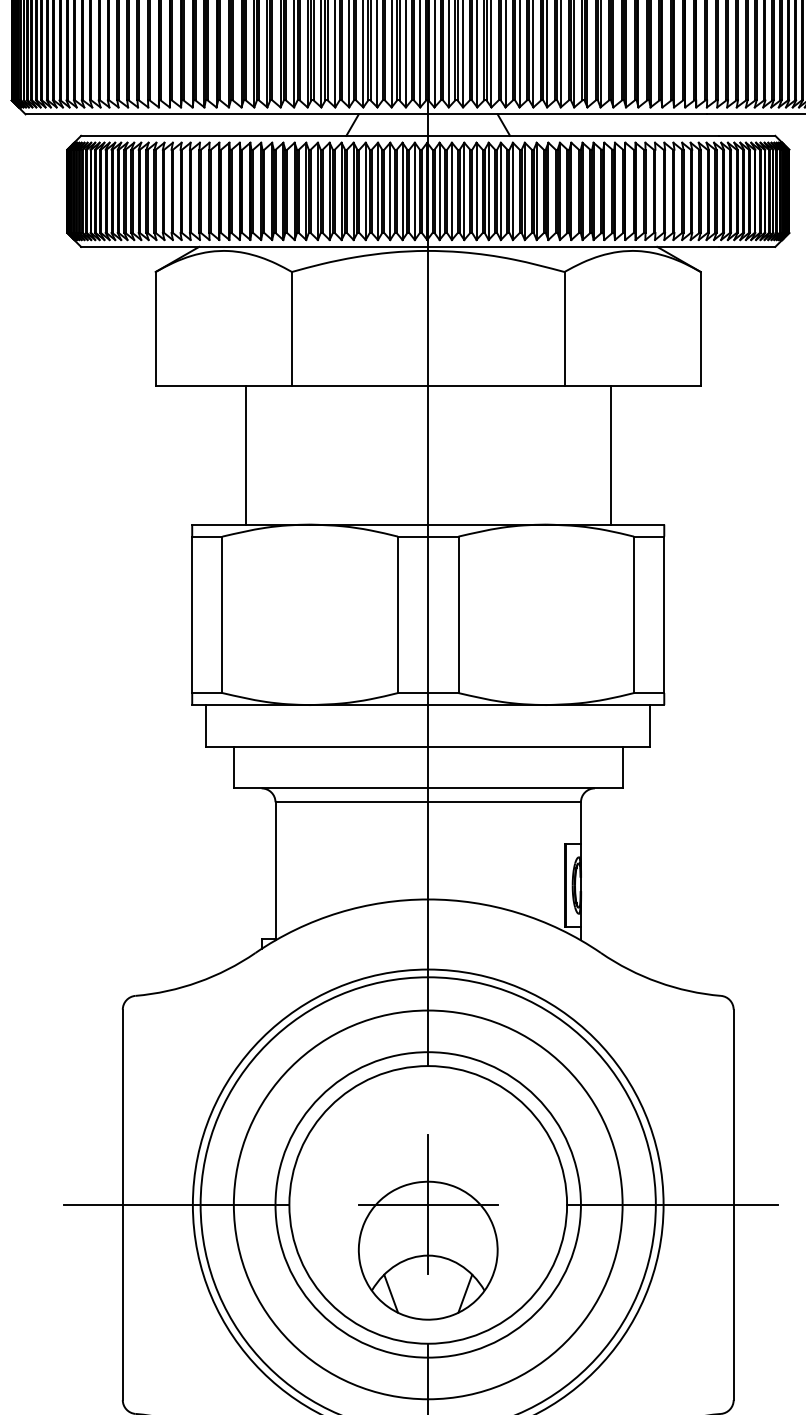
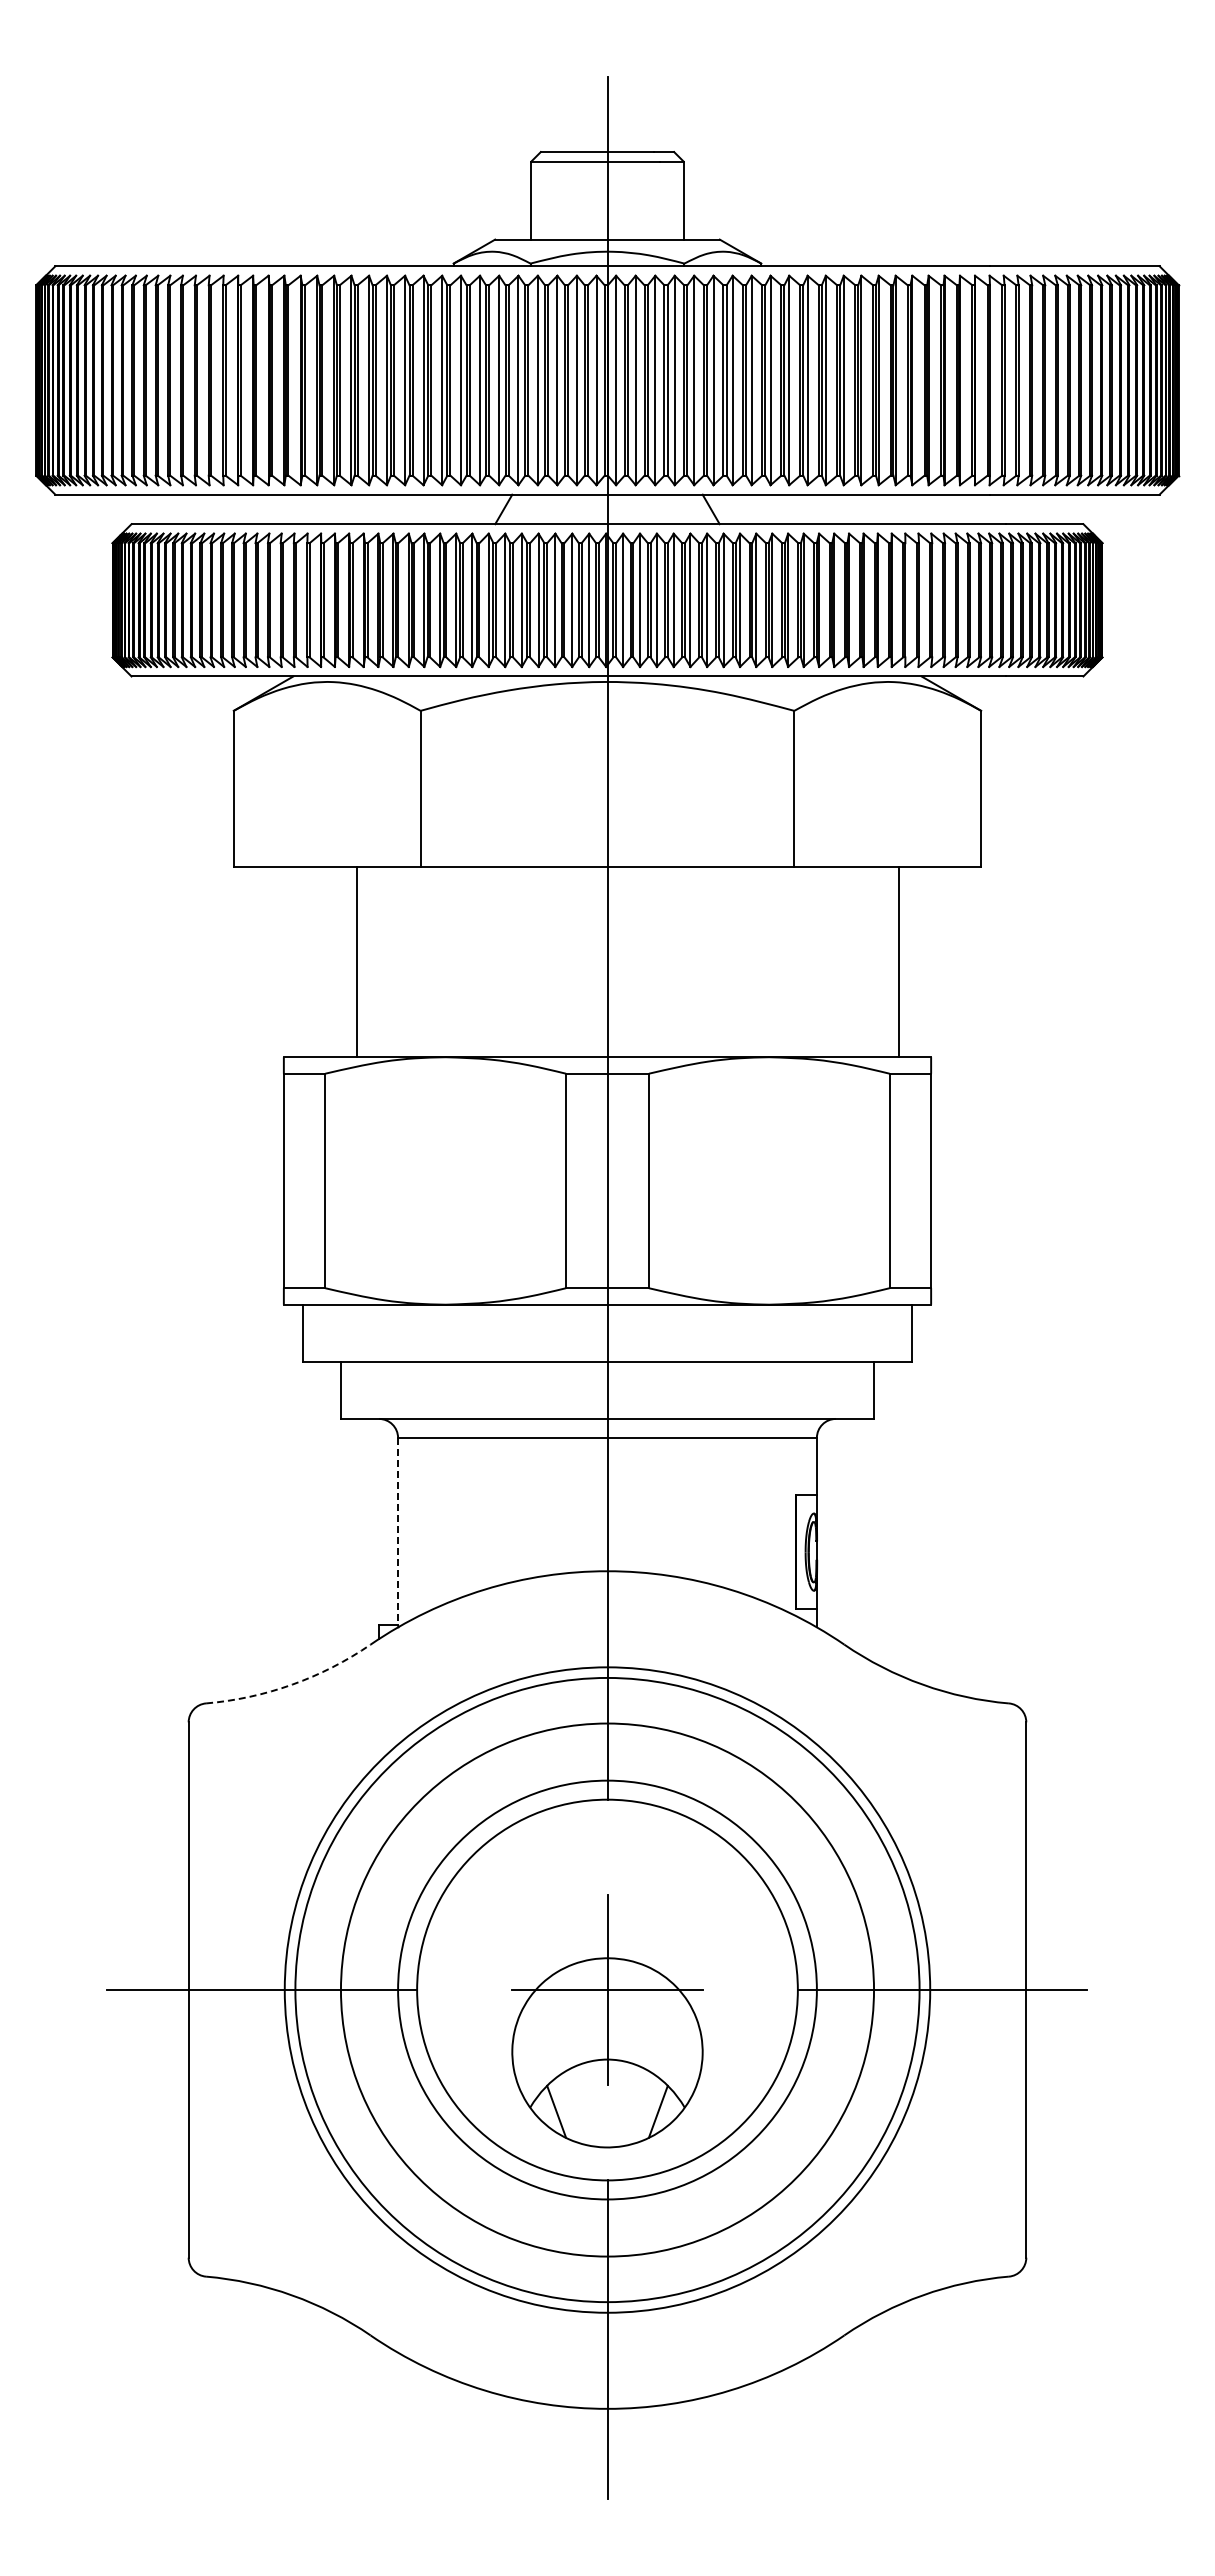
line: (610, 454) -> (898, 961), moved
line: (275, 870) -> (398, 1531), solid -> dashed
arc: (198, 982) -> (292, 1684), solid -> dashed

